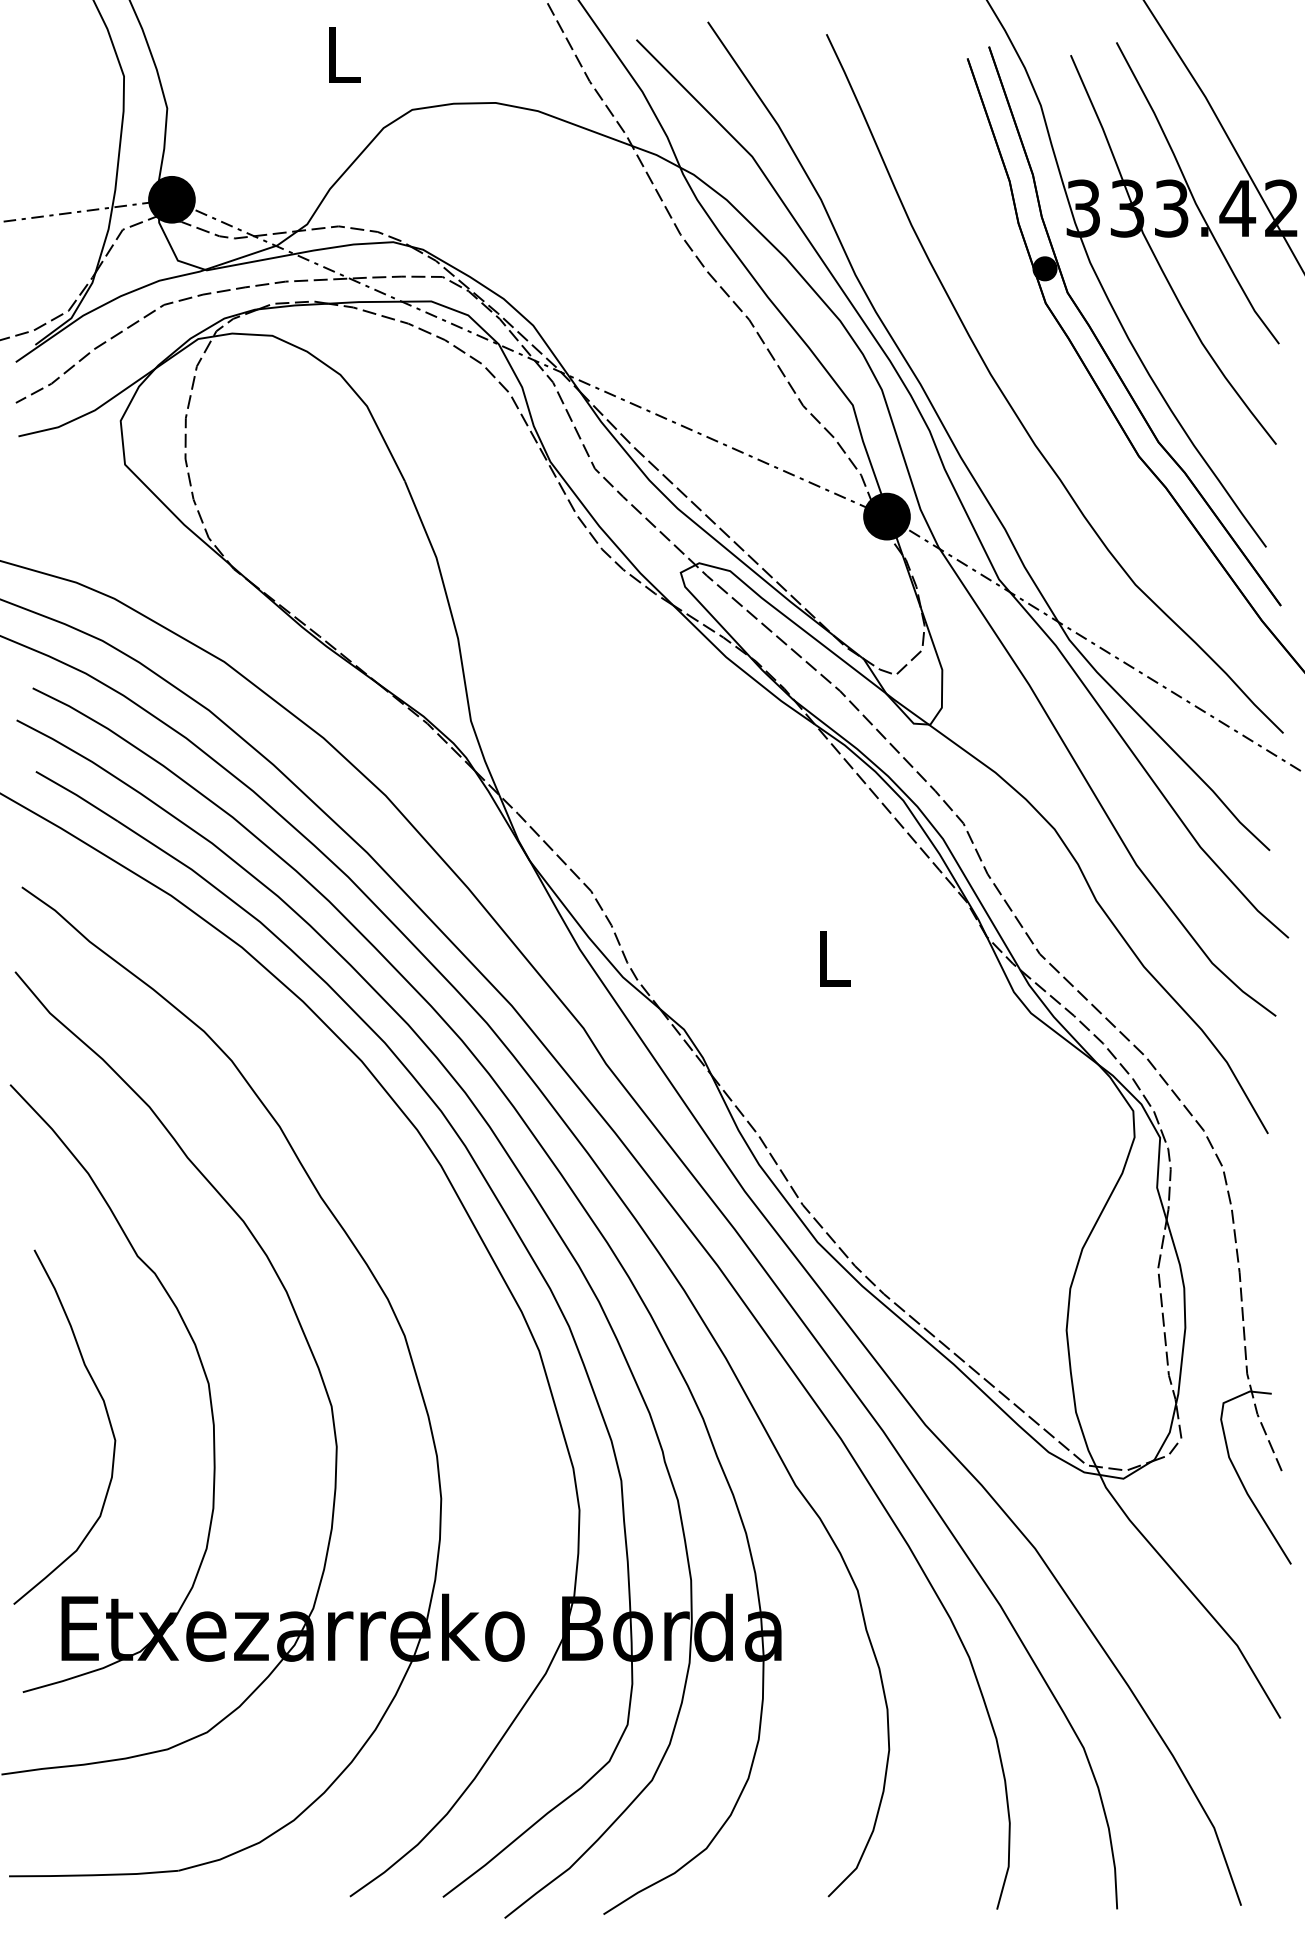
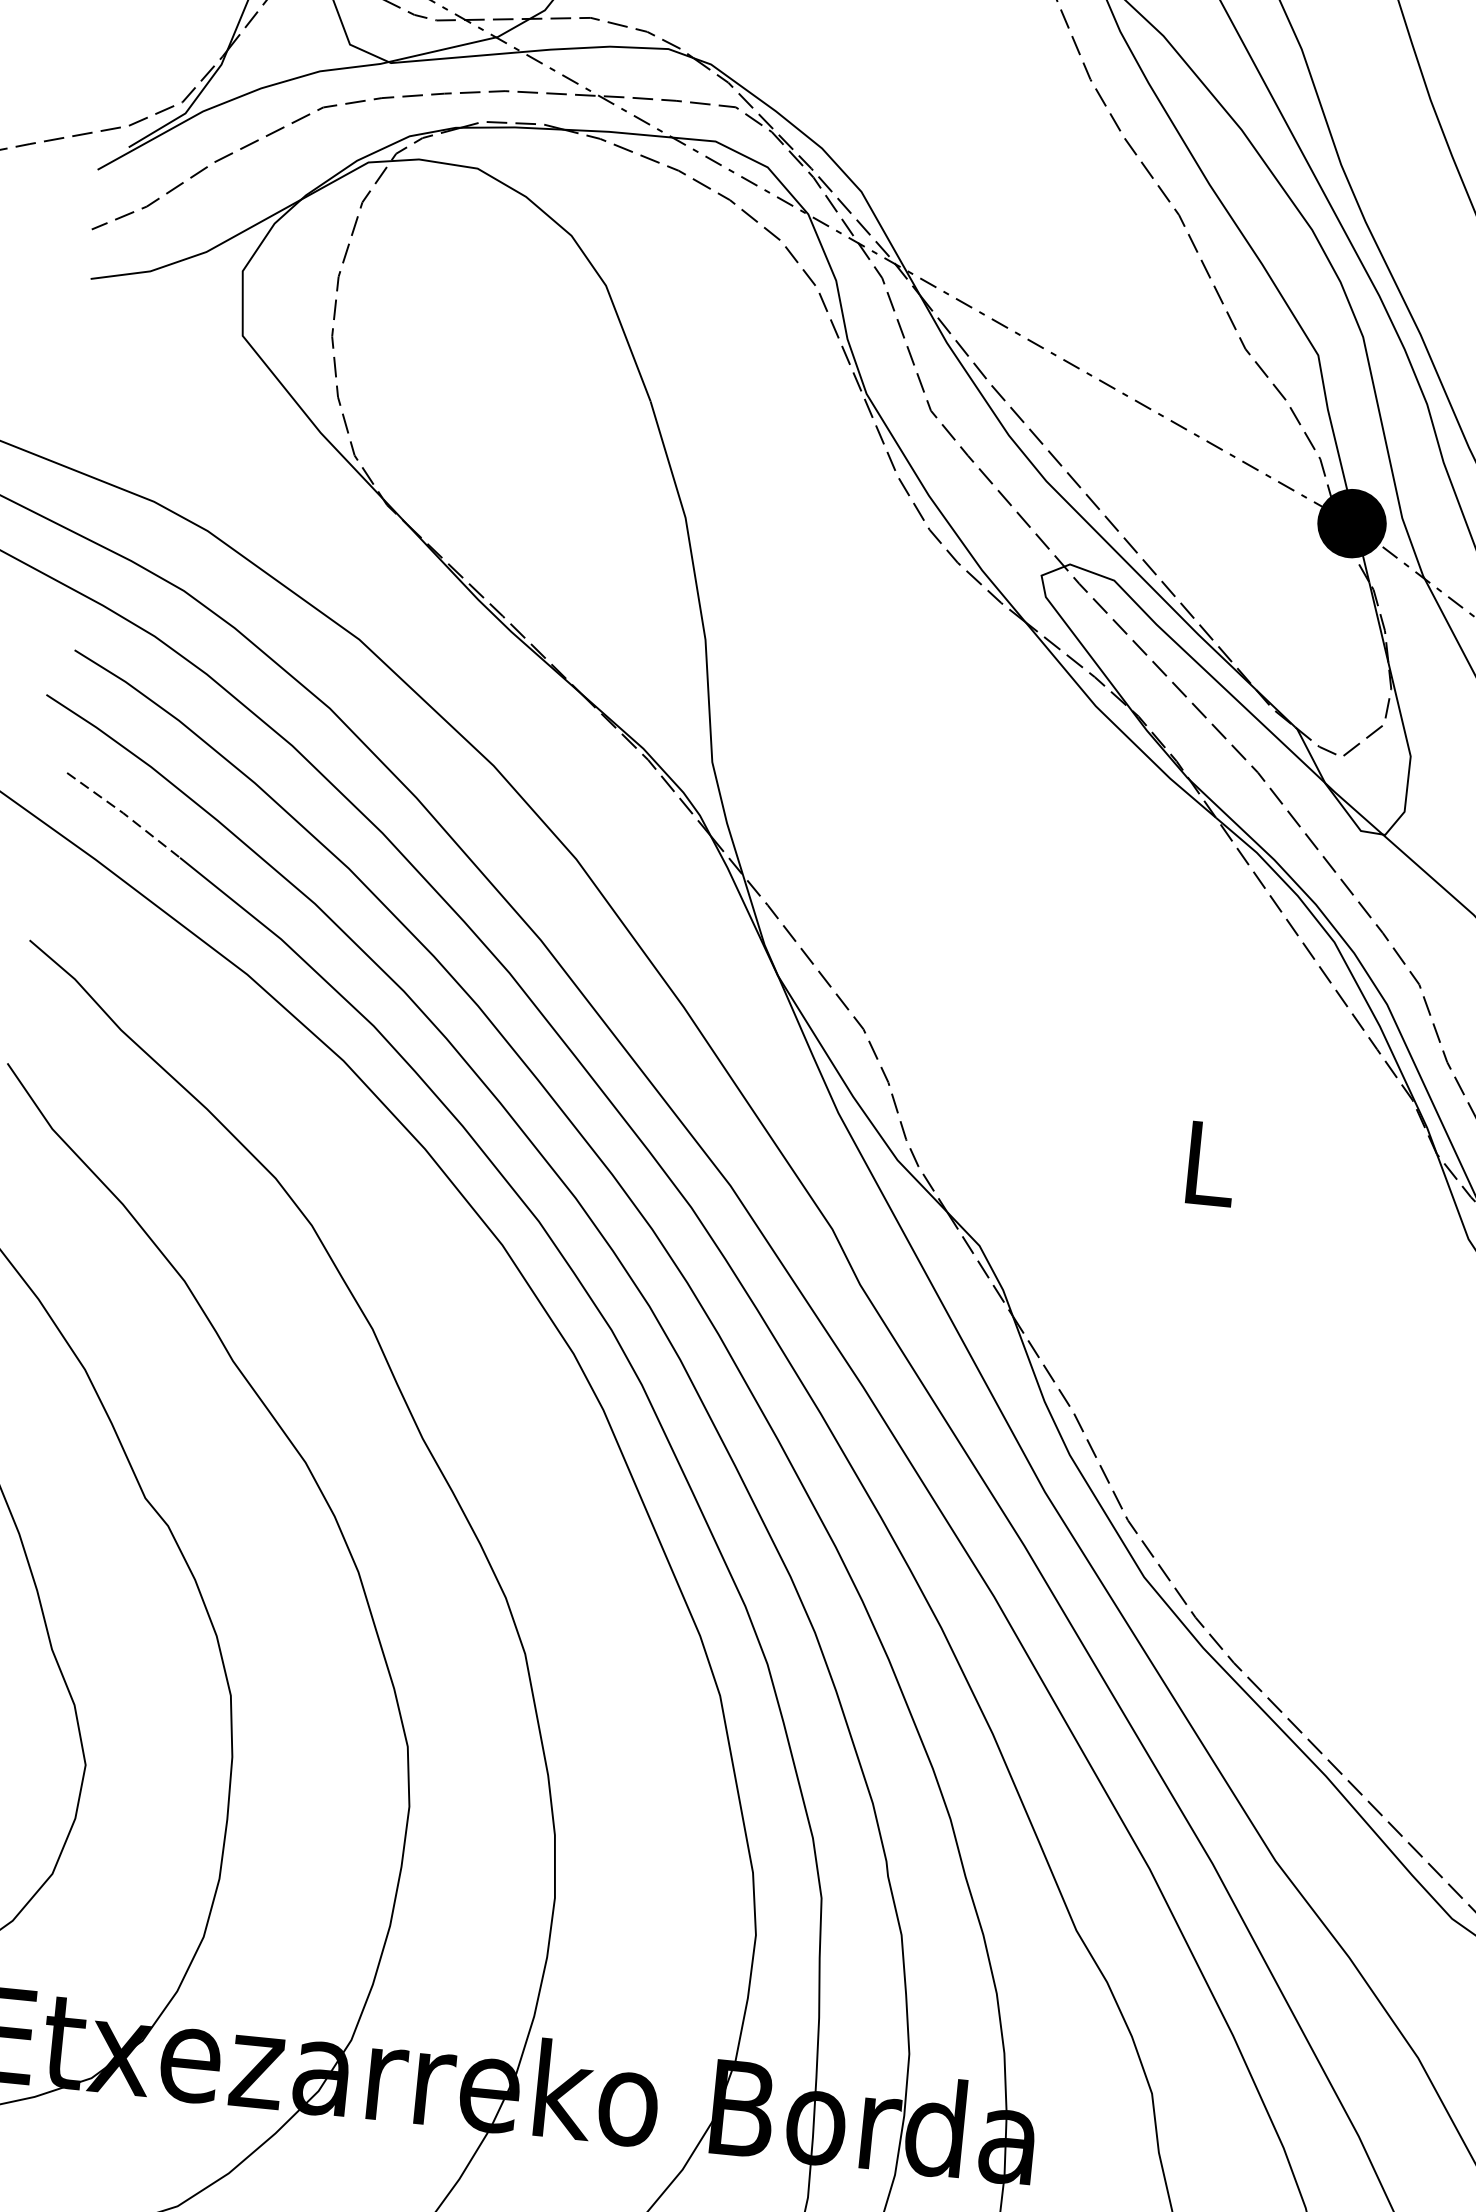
line: (77, 795) -> (124, 813), solid -> dashed

